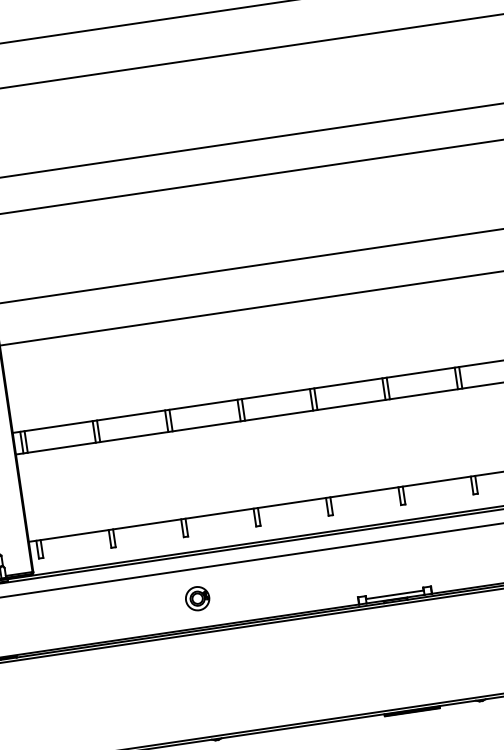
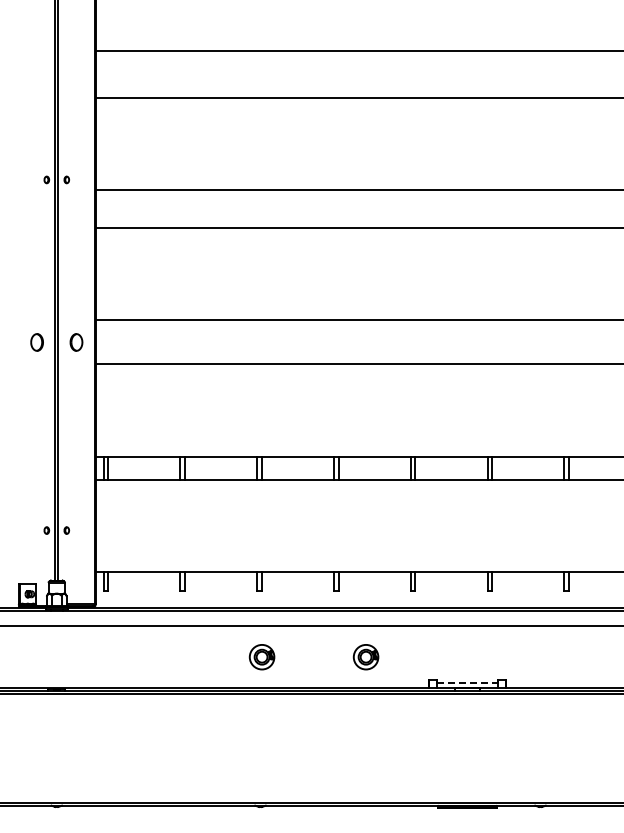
part: (295, 584) -> (365, 657), added
line: (395, 594) -> (467, 683), solid -> dashed

